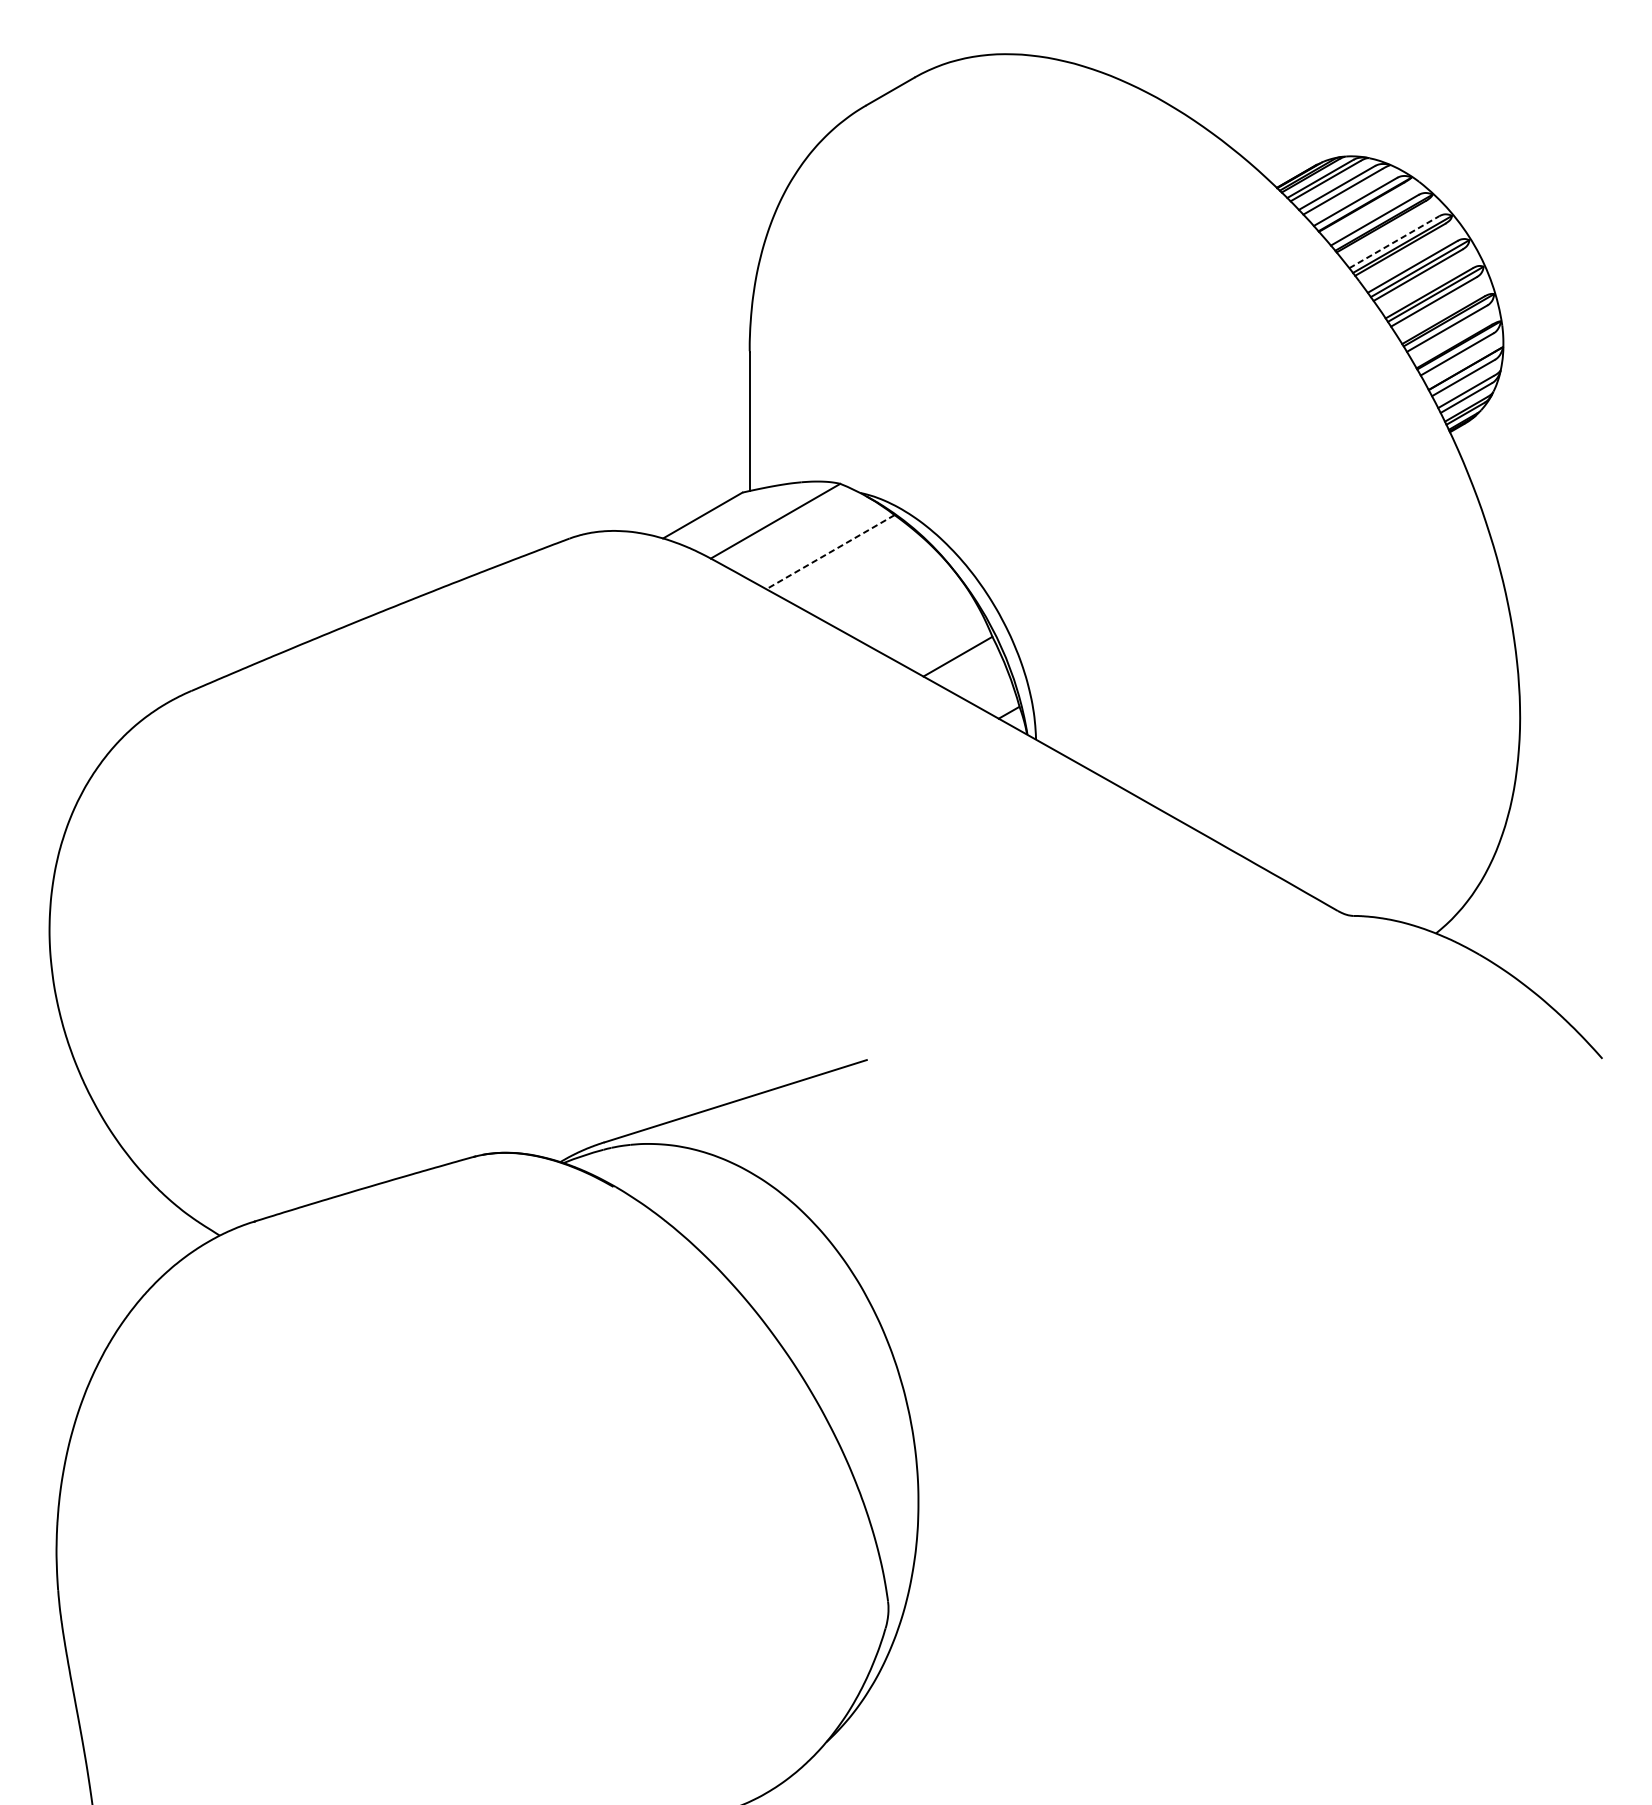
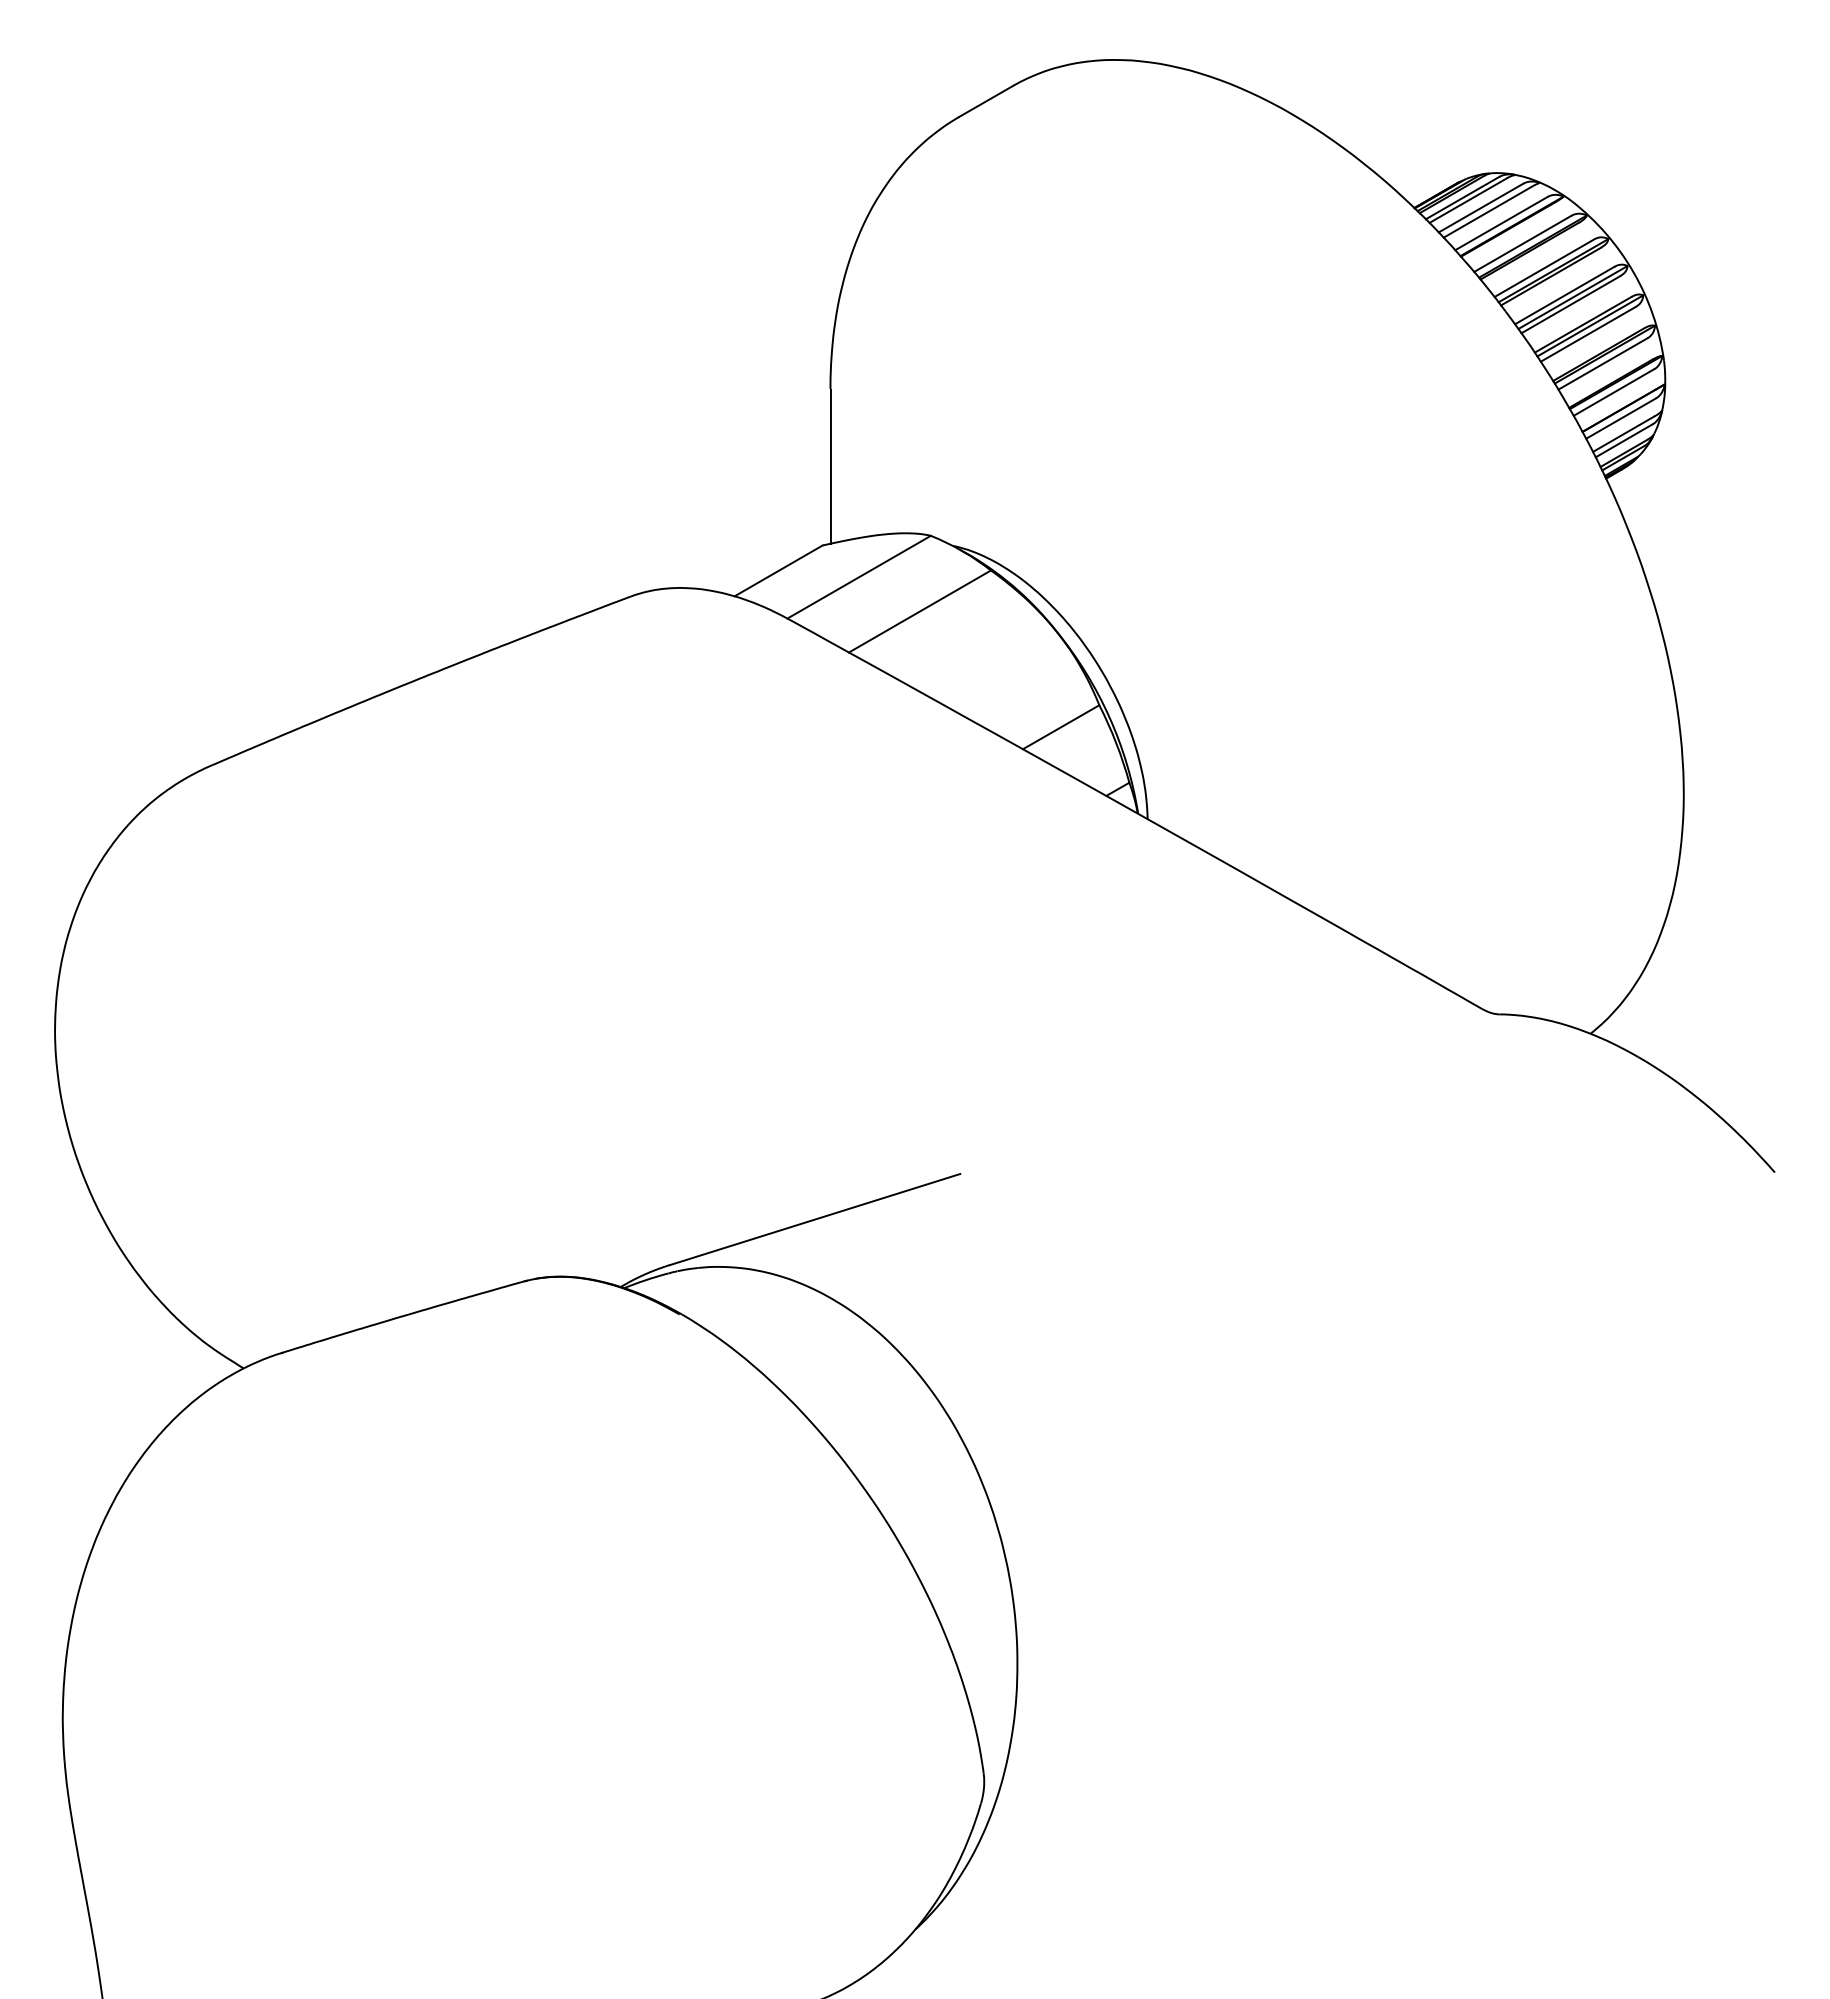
line: (1394, 242) -> (1544, 268), dashed -> solid
line: (830, 552) -> (919, 611), dashed -> solid

